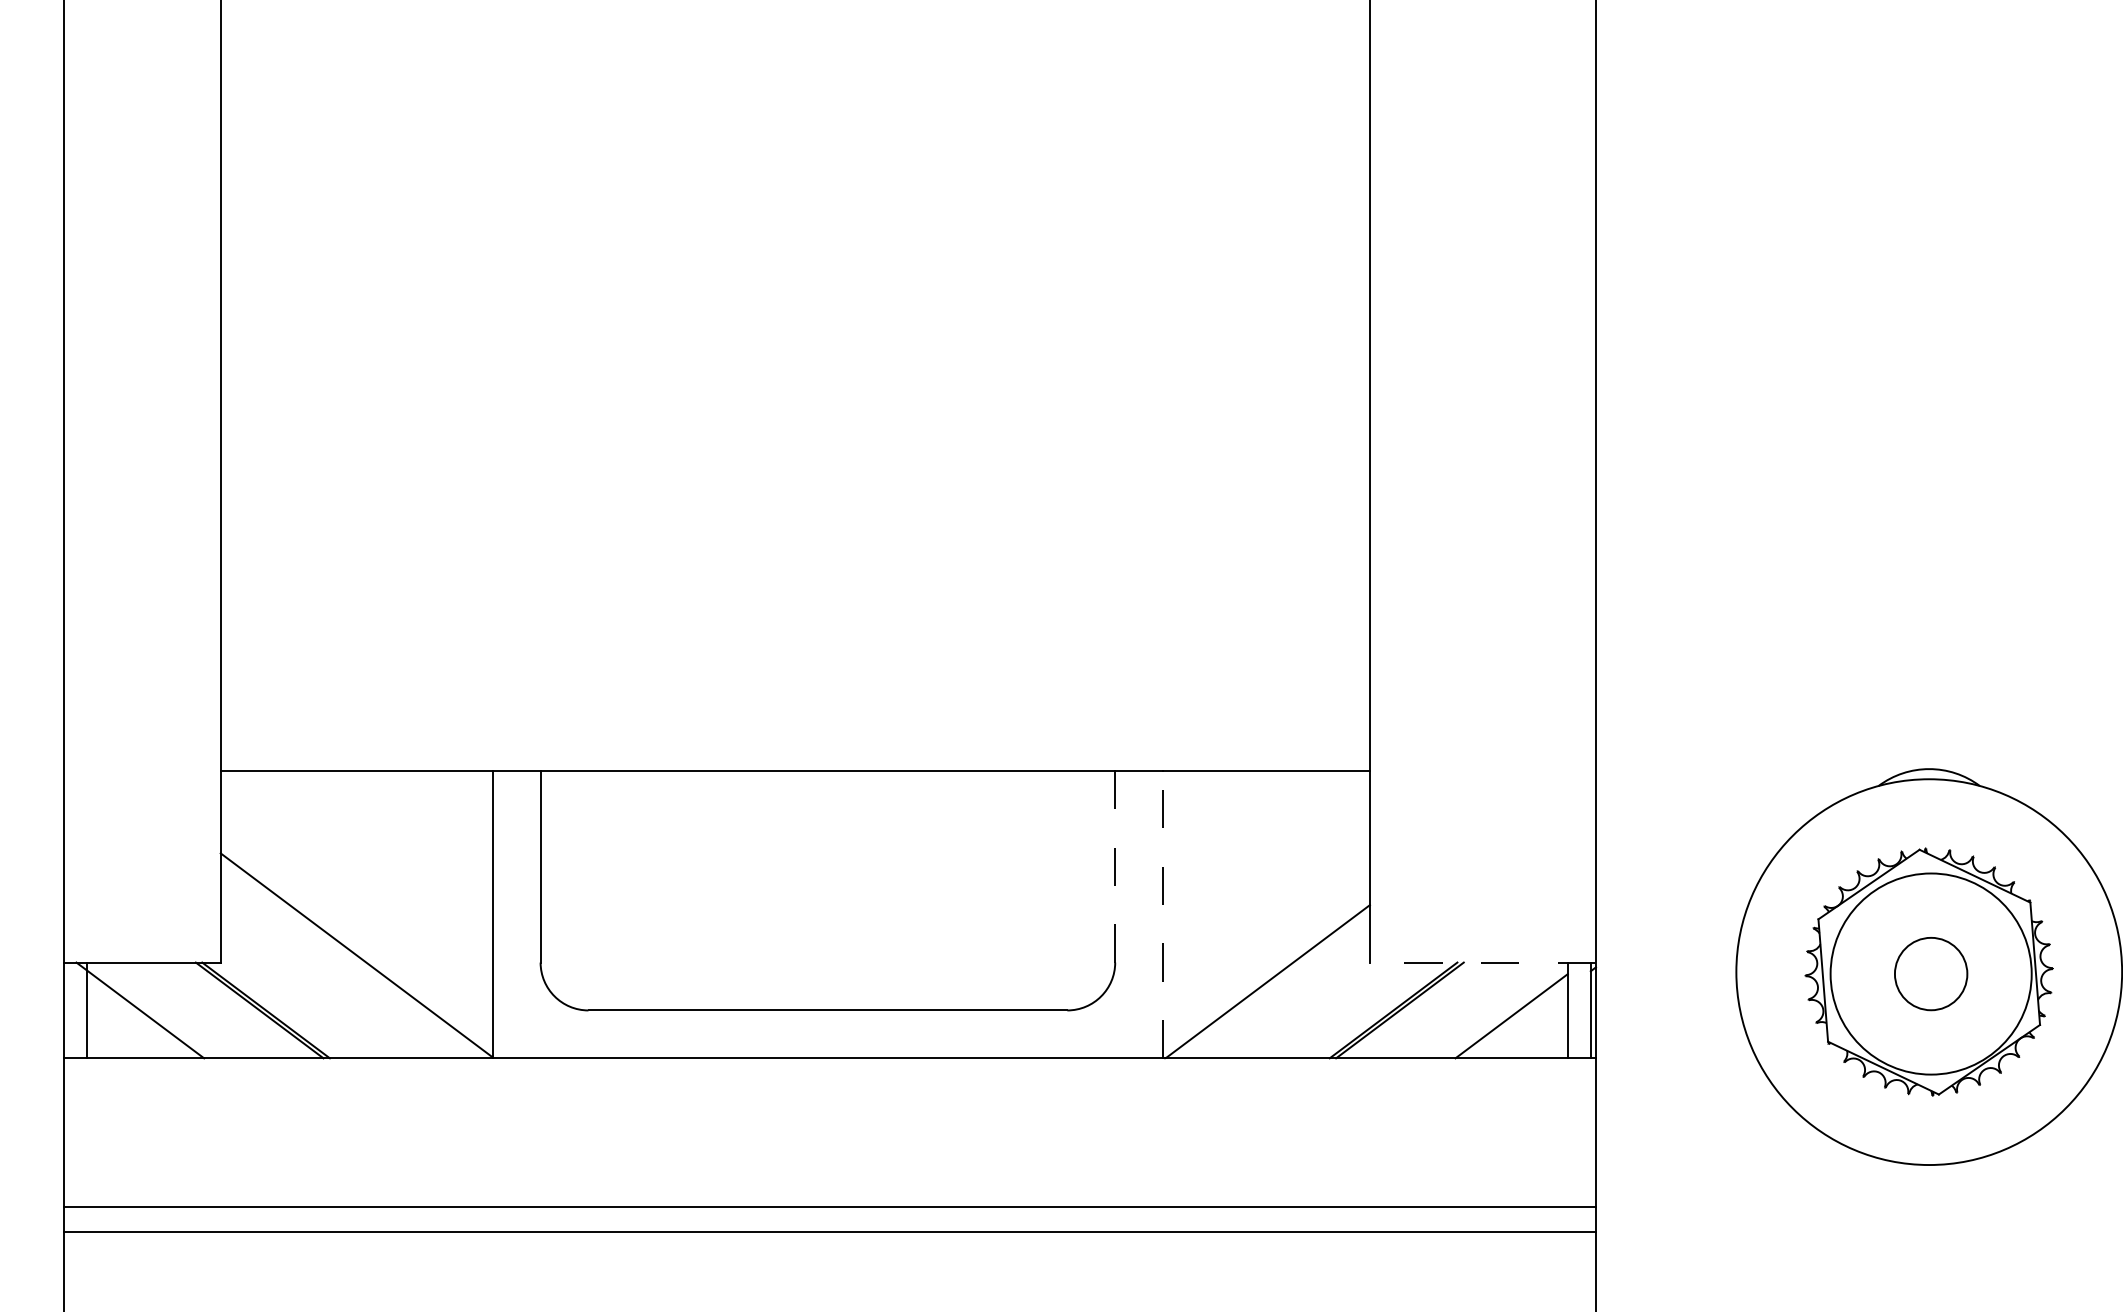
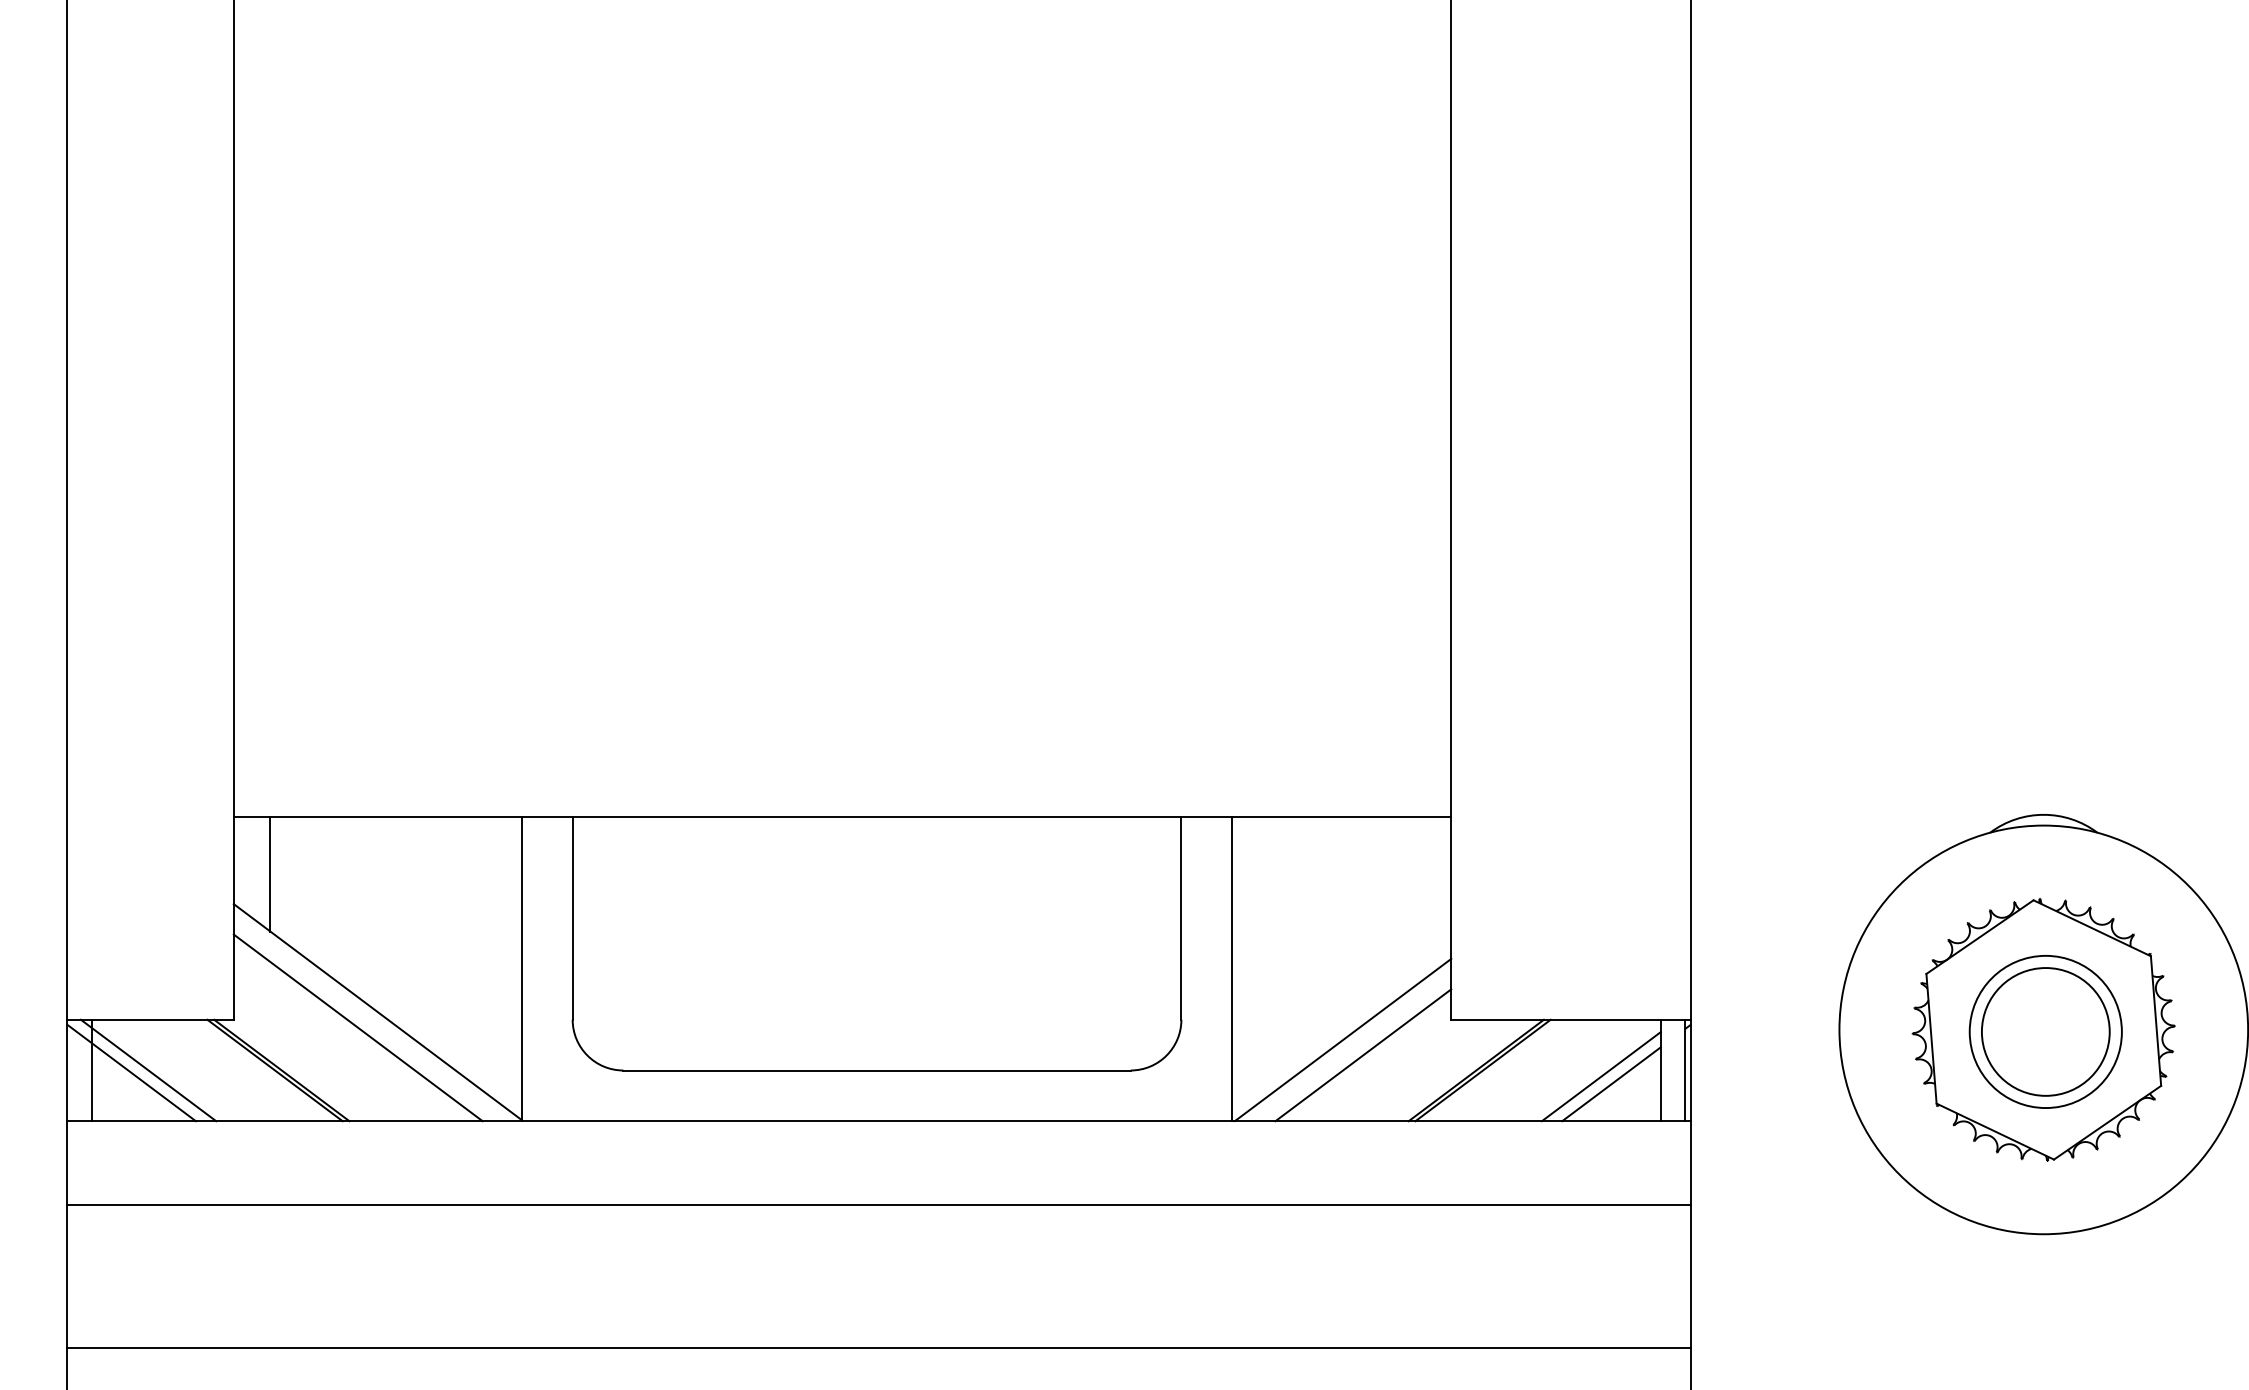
line: (255, 825) -> (270, 874), added
line: (1115, 866) -> (1181, 918), dashed -> solid
line: (1163, 914) -> (1232, 968), dashed -> solid
line: (1482, 962) -> (1570, 1019), dashed -> solid
line: (337, 970) -> (357, 1028), added
circle: (1930, 973) -> (2045, 1031), size x0.71
circle: (1930, 973) -> (2045, 1031), size x1.67
line: (1286, 995) -> (1362, 1054), added
line: (124, 1012) -> (131, 1072), added
line: (1520, 1023) -> (1610, 1084), added
line: (829, 1206) -> (878, 1205), moved
line: (829, 1231) -> (878, 1348), moved

